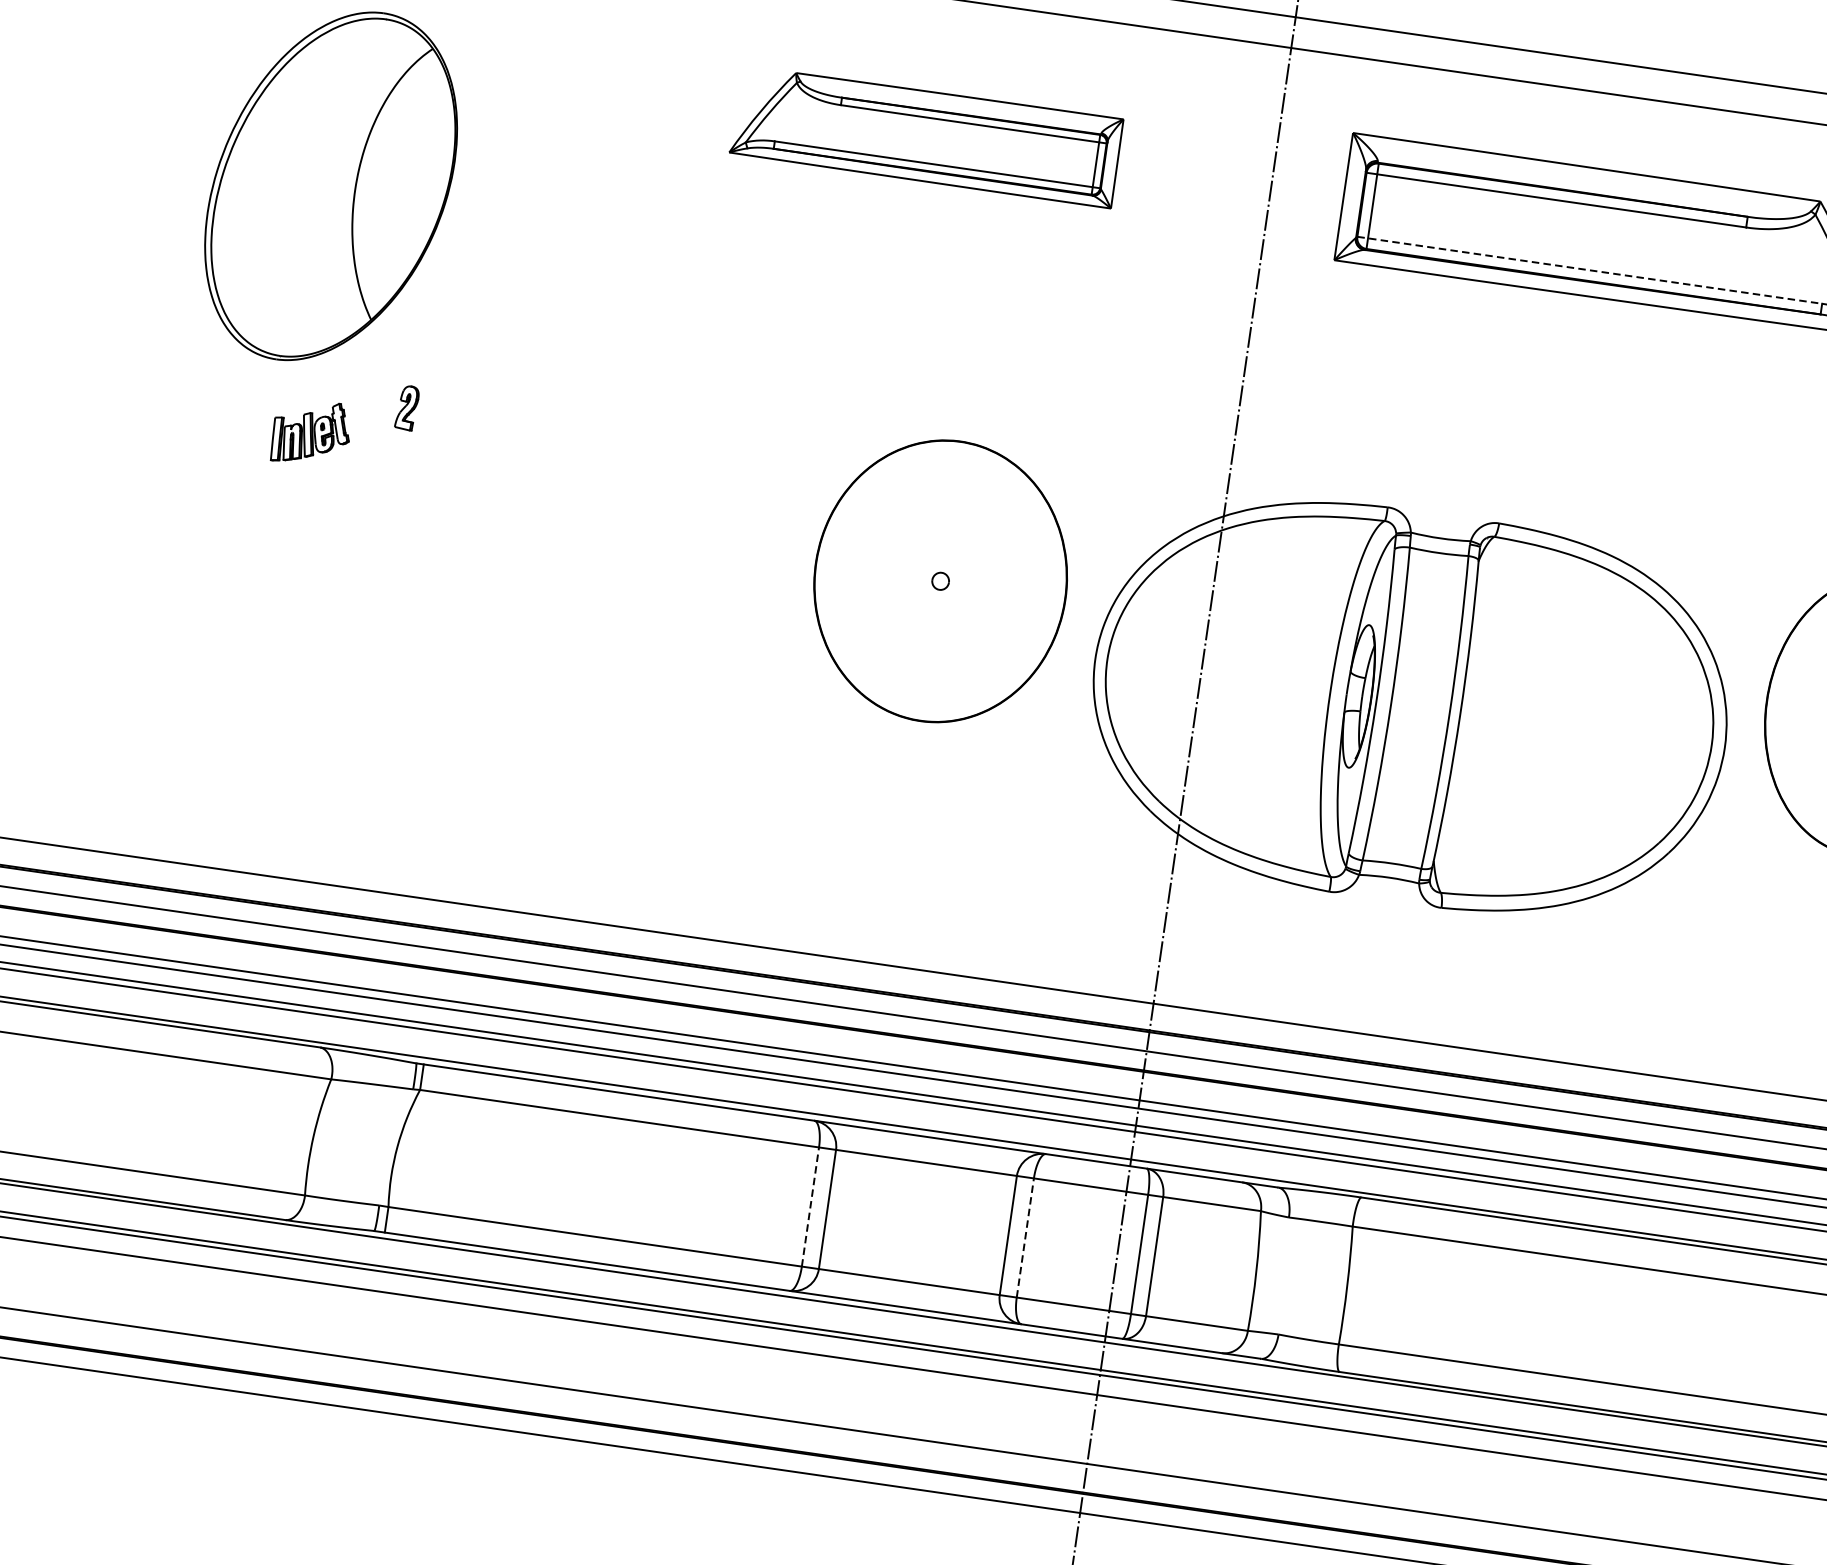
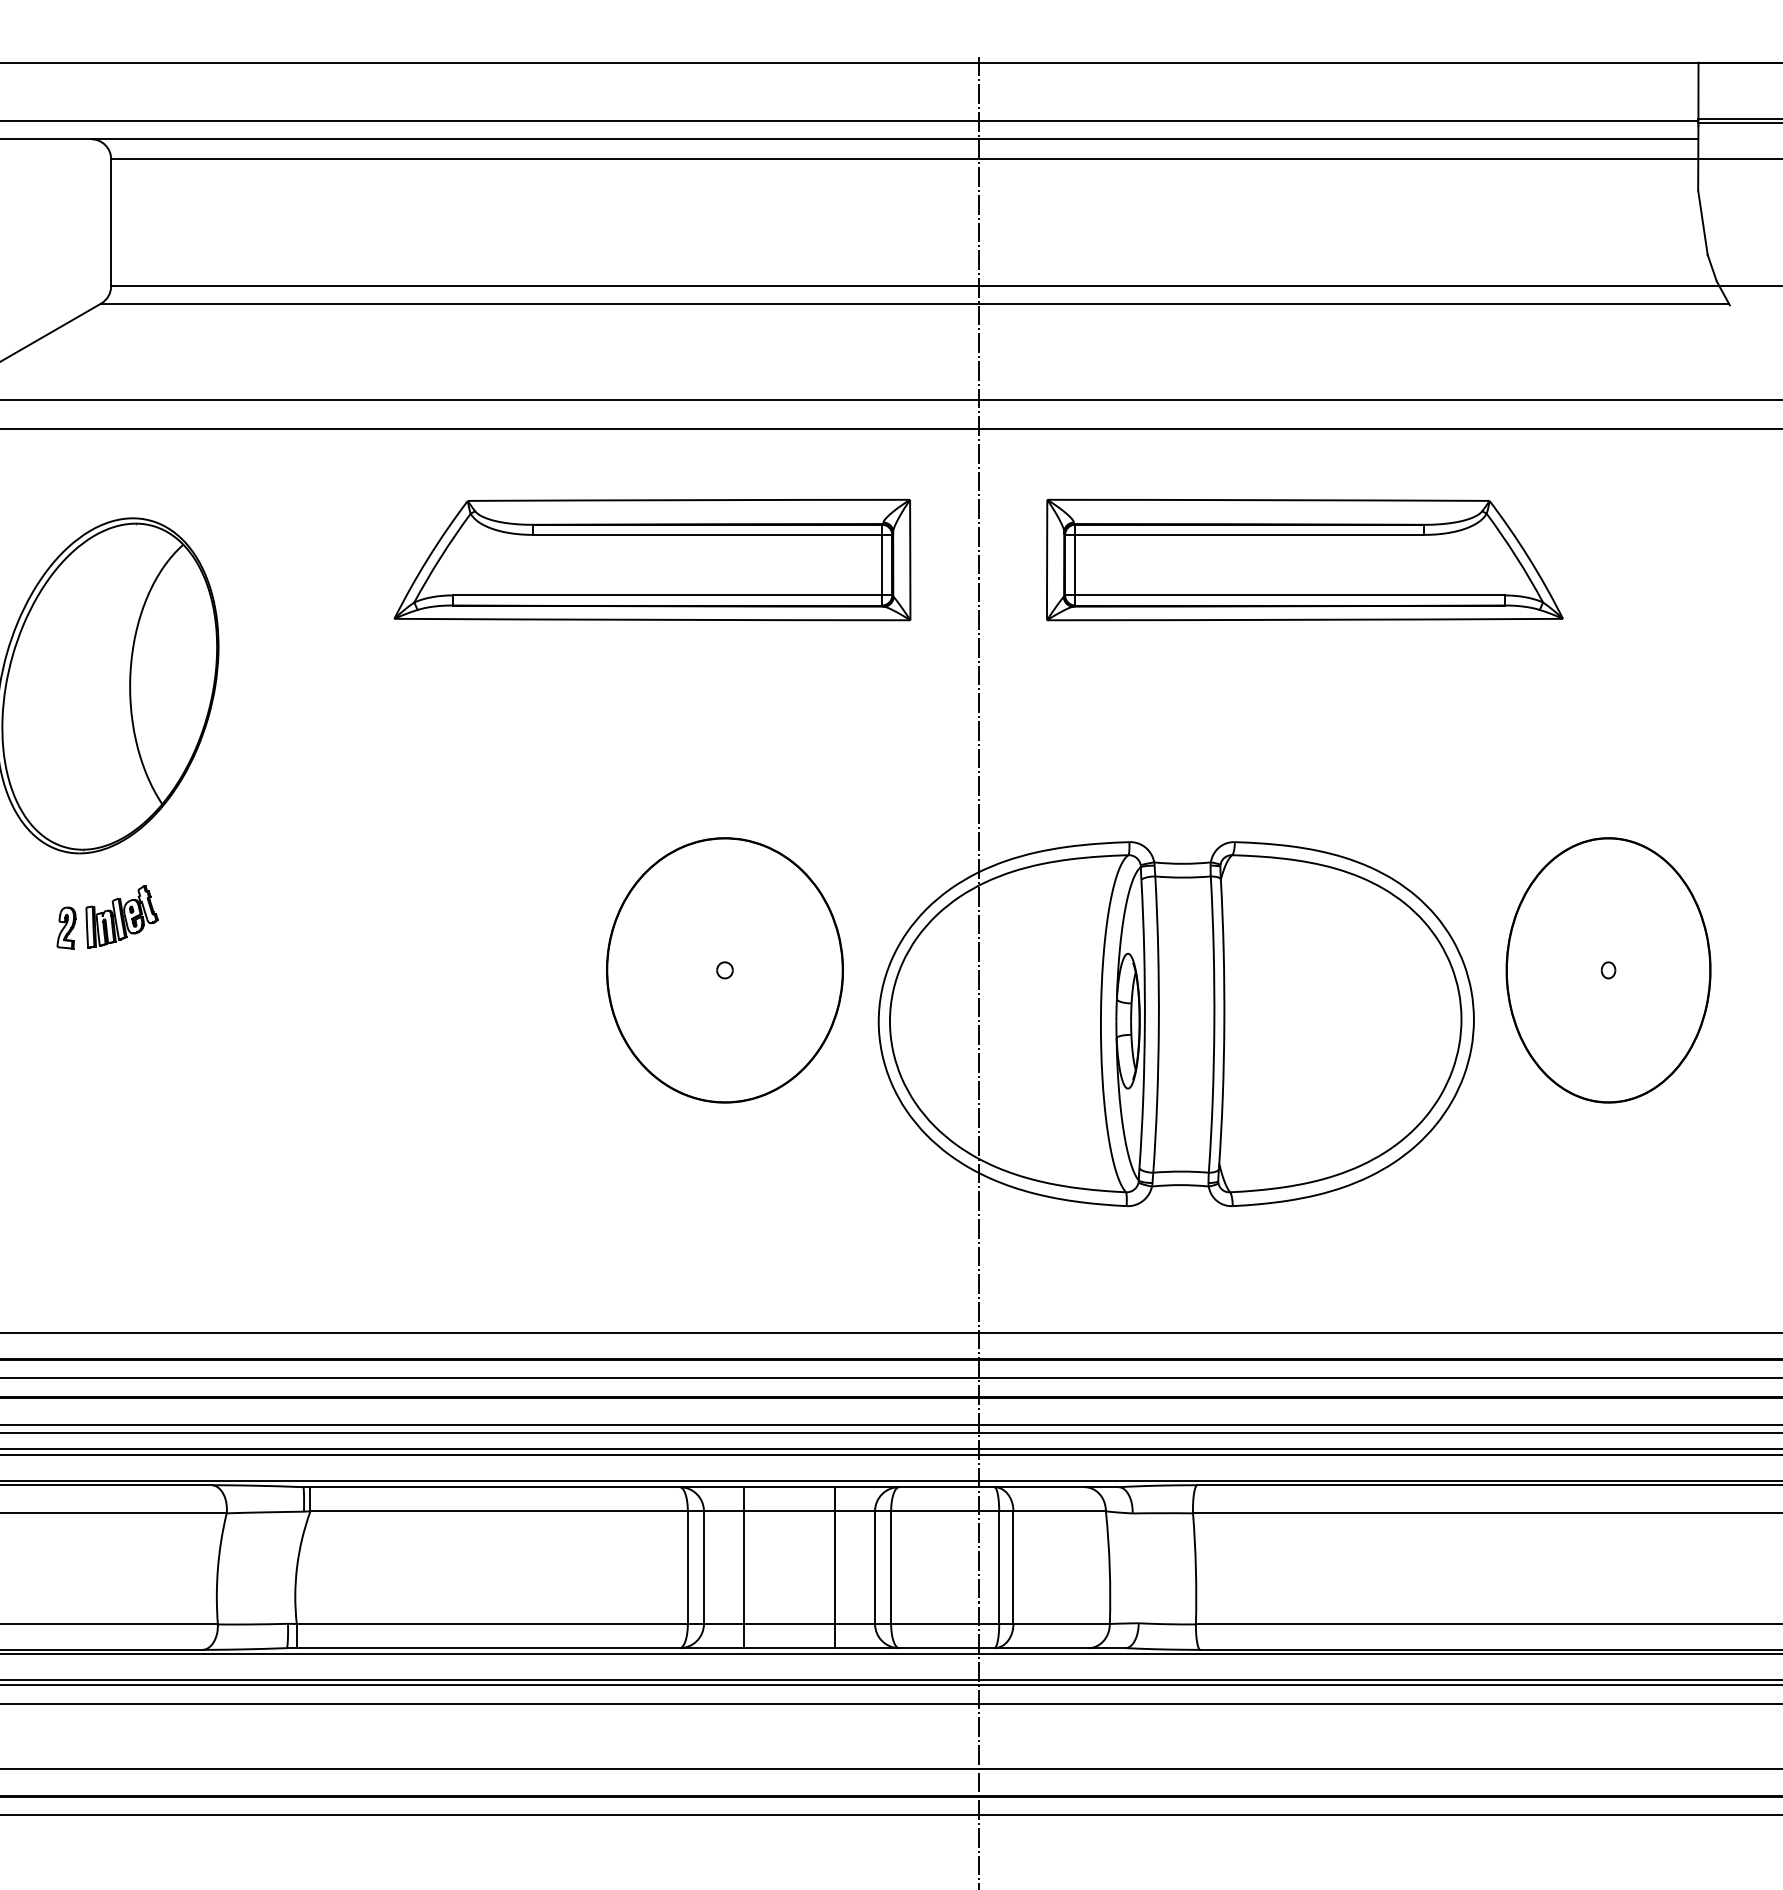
part: (926, 135) -> (652, 559), size x1.43
line: (1590, 270) -> (1285, 595), dashed -> solid
part: (407, 407) -> (66, 927), moved
line: (810, 1206) -> (687, 1567), dashed -> solid
line: (870, 1215) -> (744, 1567), added
line: (965, 1229) -> (834, 1567), added
line: (1025, 1237) -> (891, 1567), dashed -> solid

